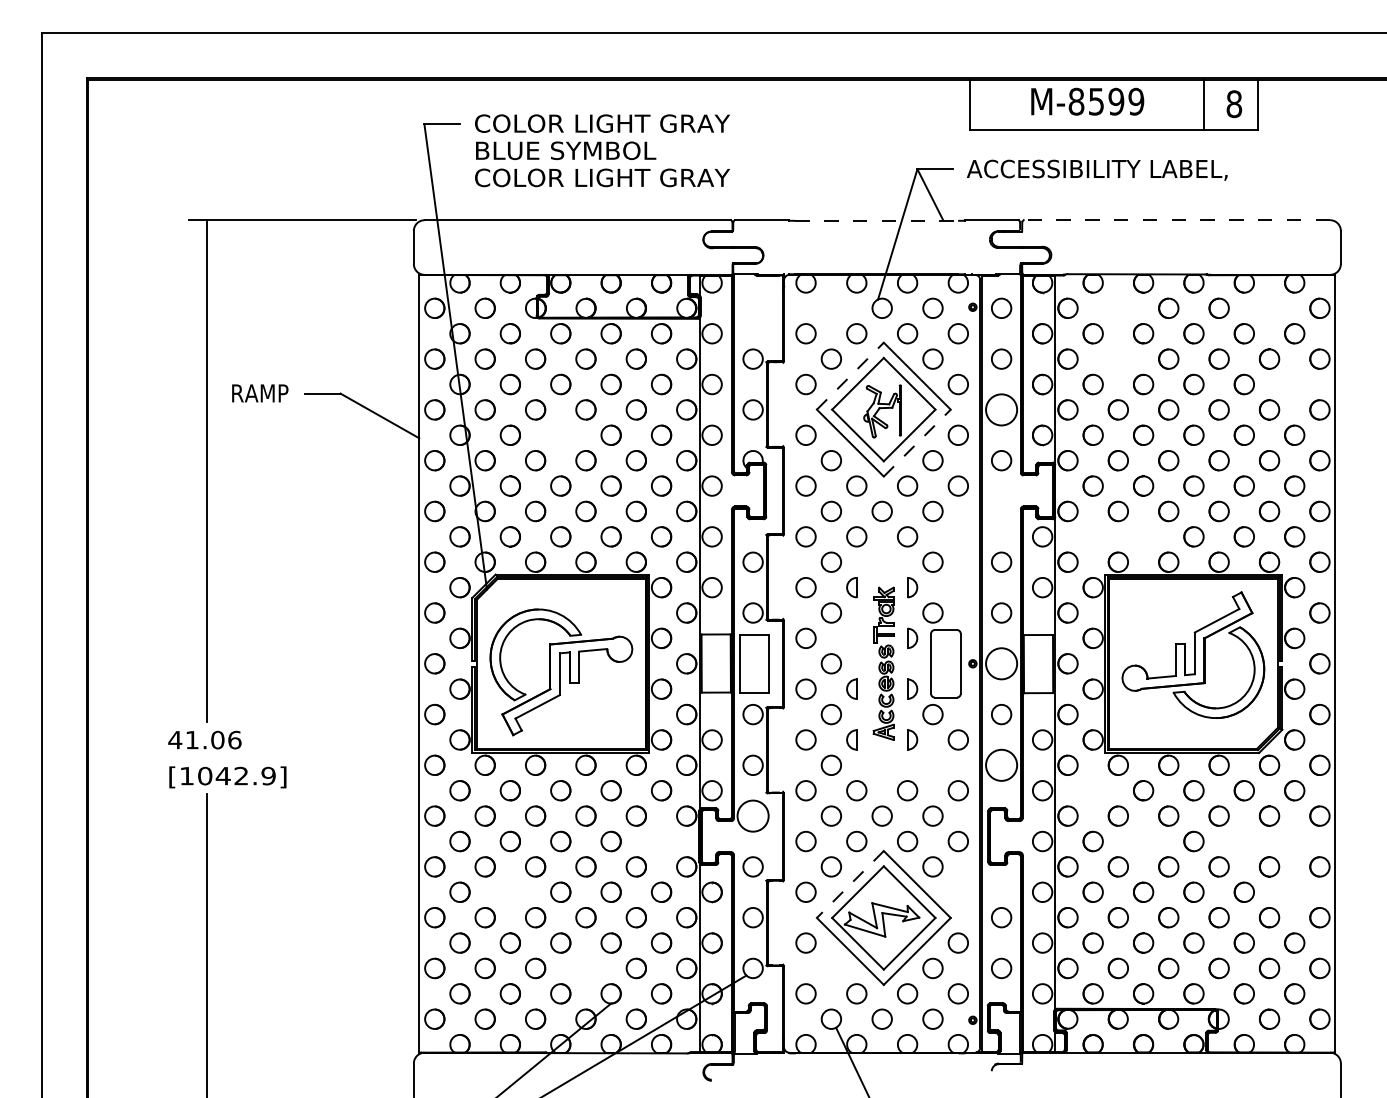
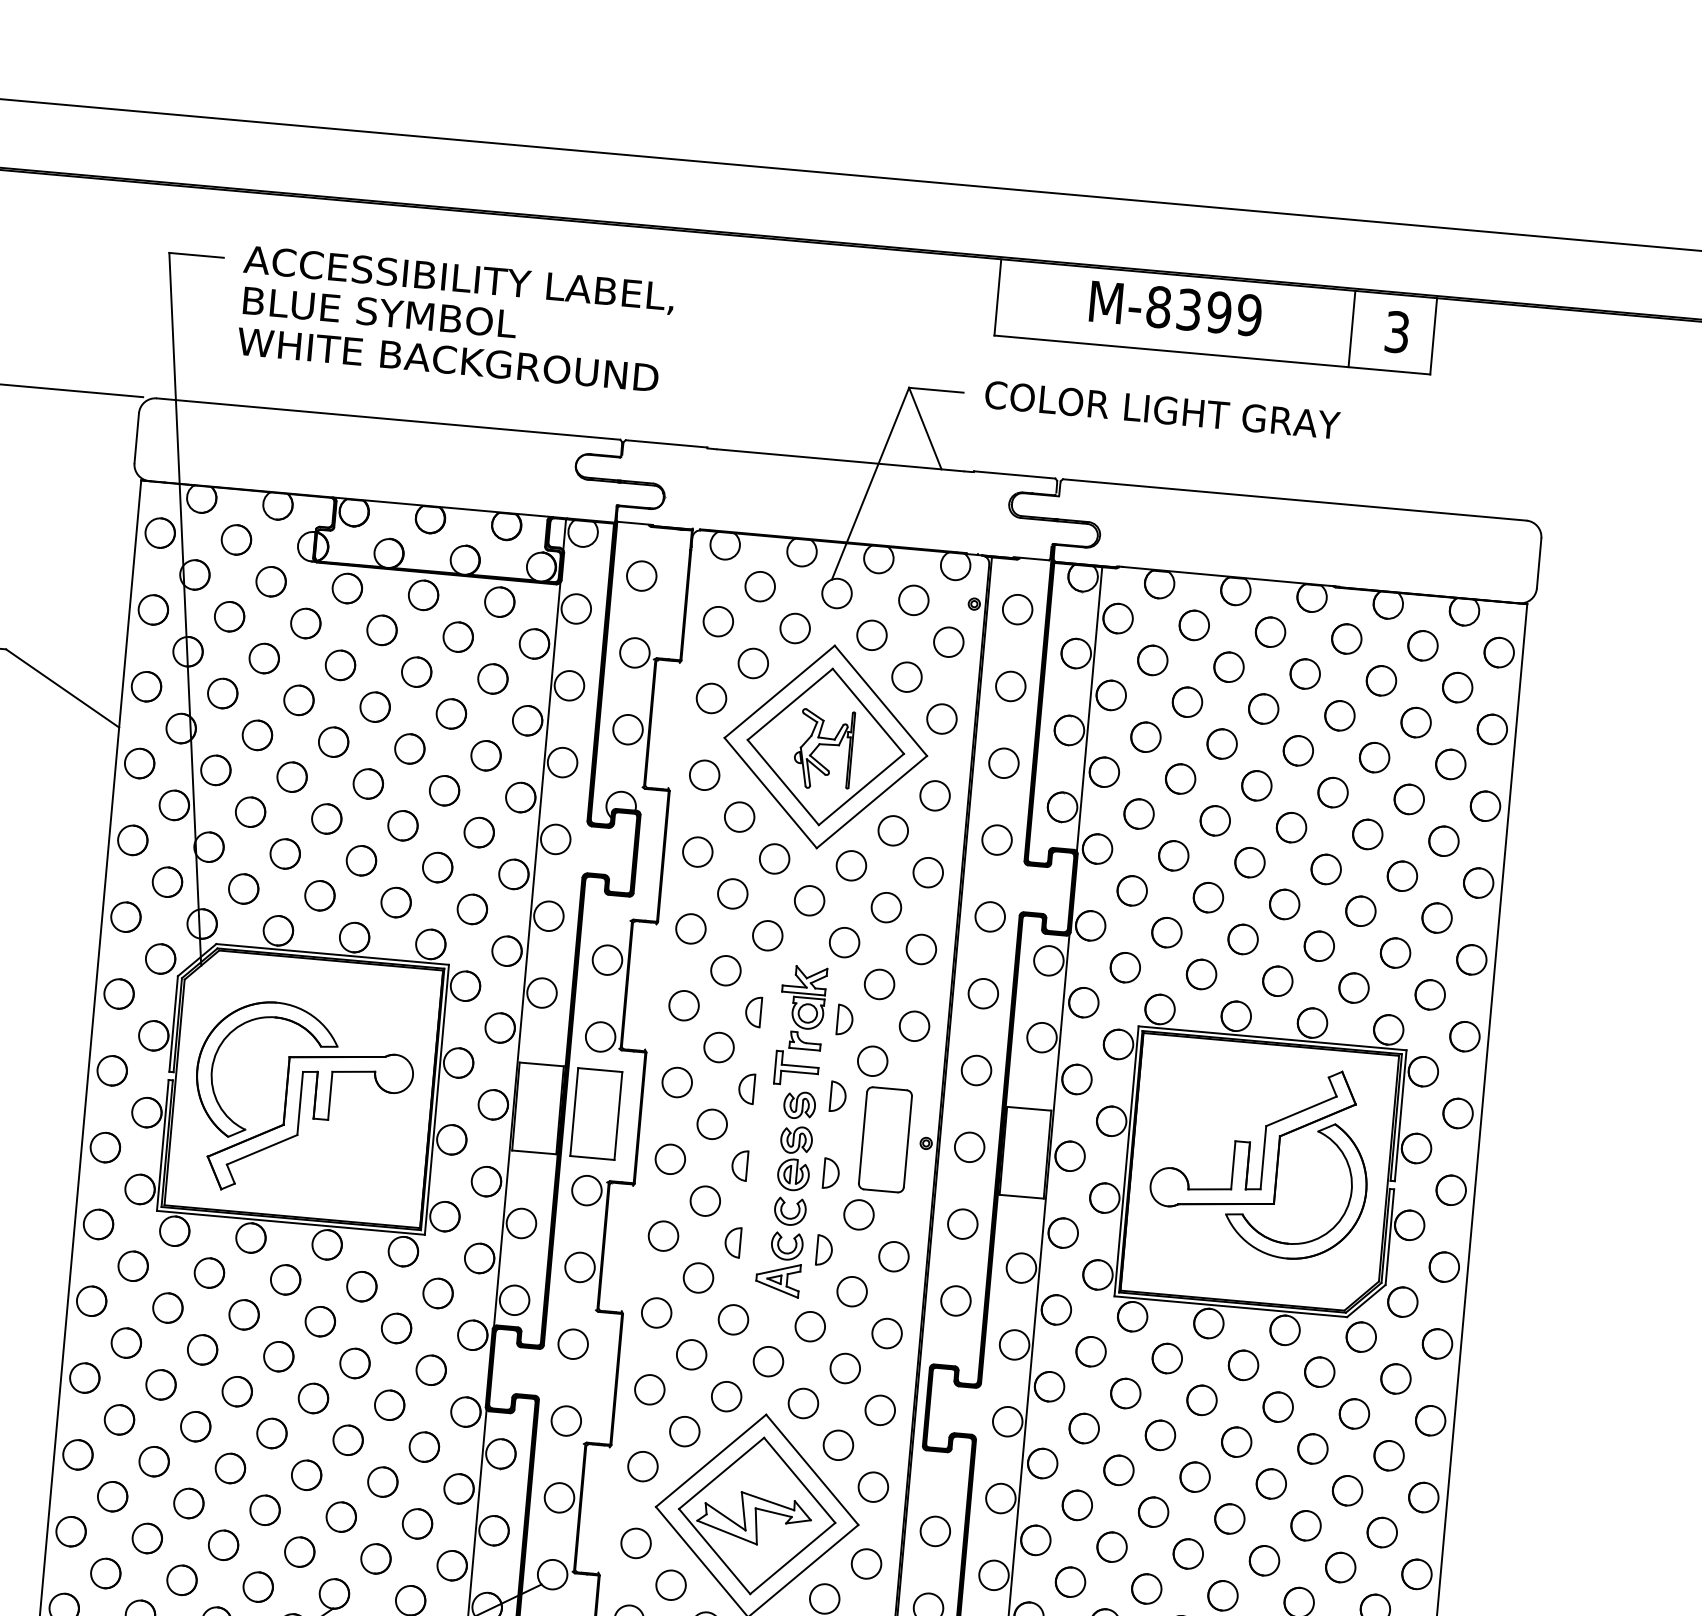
text: (1096, 100) -> (1189, 308), M-8599 -> M-8399
text: (1234, 104) -> (1397, 332), 8 -> 3
text: (615, 124) -> (458, 279), COLOR LIGHT GRAY -> ACCESSIBILITY LABEL,
text: (1096, 169) -> (1179, 412), ACCESSIBILITY LABEL, -> COLOR LIGHT GRAY
text: (613, 177) -> (448, 359), COLOR LIGHT GRAY -> WHITE BACKGROUND
line: (877, 220) -> (841, 459), dashed -> solid
line: (1176, 220) -> (1294, 500), dashed -> solid
circle: (752, 307) -> (640, 574), added
circle: (830, 307) -> (758, 585), added
part: (1117, 307) -> (1193, 623), added
part: (1269, 307) -> (1423, 644), added
part: (1117, 358) -> (1186, 701), added
line: (850, 375) -> (780, 690), dashed -> solid
part: (1294, 384) -> (1450, 764), added
circle: (1001, 409) -> (1003, 762), size x0.62
part: (560, 434) -> (333, 740), added
line: (917, 442) -> (872, 801), dashed -> solid
circle: (1001, 511) -> (990, 916), added
circle: (957, 536) -> (920, 948), added
part: (1092, 536) -> (1124, 967), added
part: (1143, 536) -> (1201, 973), added
circle: (957, 587) -> (913, 1025), added
part: (851, 637) -> (746, 1087), added
part: (883, 663) -> (791, 1130), size x1.43
circle: (1001, 663) -> (969, 1146), size x0.62
circle: (932, 764) -> (851, 1290), added
circle: (1001, 765) -> (955, 1301), size x0.62
part: (1092, 790) -> (1090, 1351), added
circle: (752, 815) -> (572, 1343), size x0.62
part: (661, 841) -> (431, 1370), added
part: (1143, 841) -> (1160, 1435), added
part: (1243, 841) -> (1311, 1448), added
part: (1294, 841) -> (1388, 1455), added
line: (850, 884) -> (711, 1460), dashed -> solid
part: (509, 891) -> (194, 1425), added
circle: (957, 891) -> (872, 1485), added
part: (1294, 891) -> (1382, 1531), added
part: (585, 968) -> (299, 1552), added
circle: (830, 968) -> (669, 1585), added

